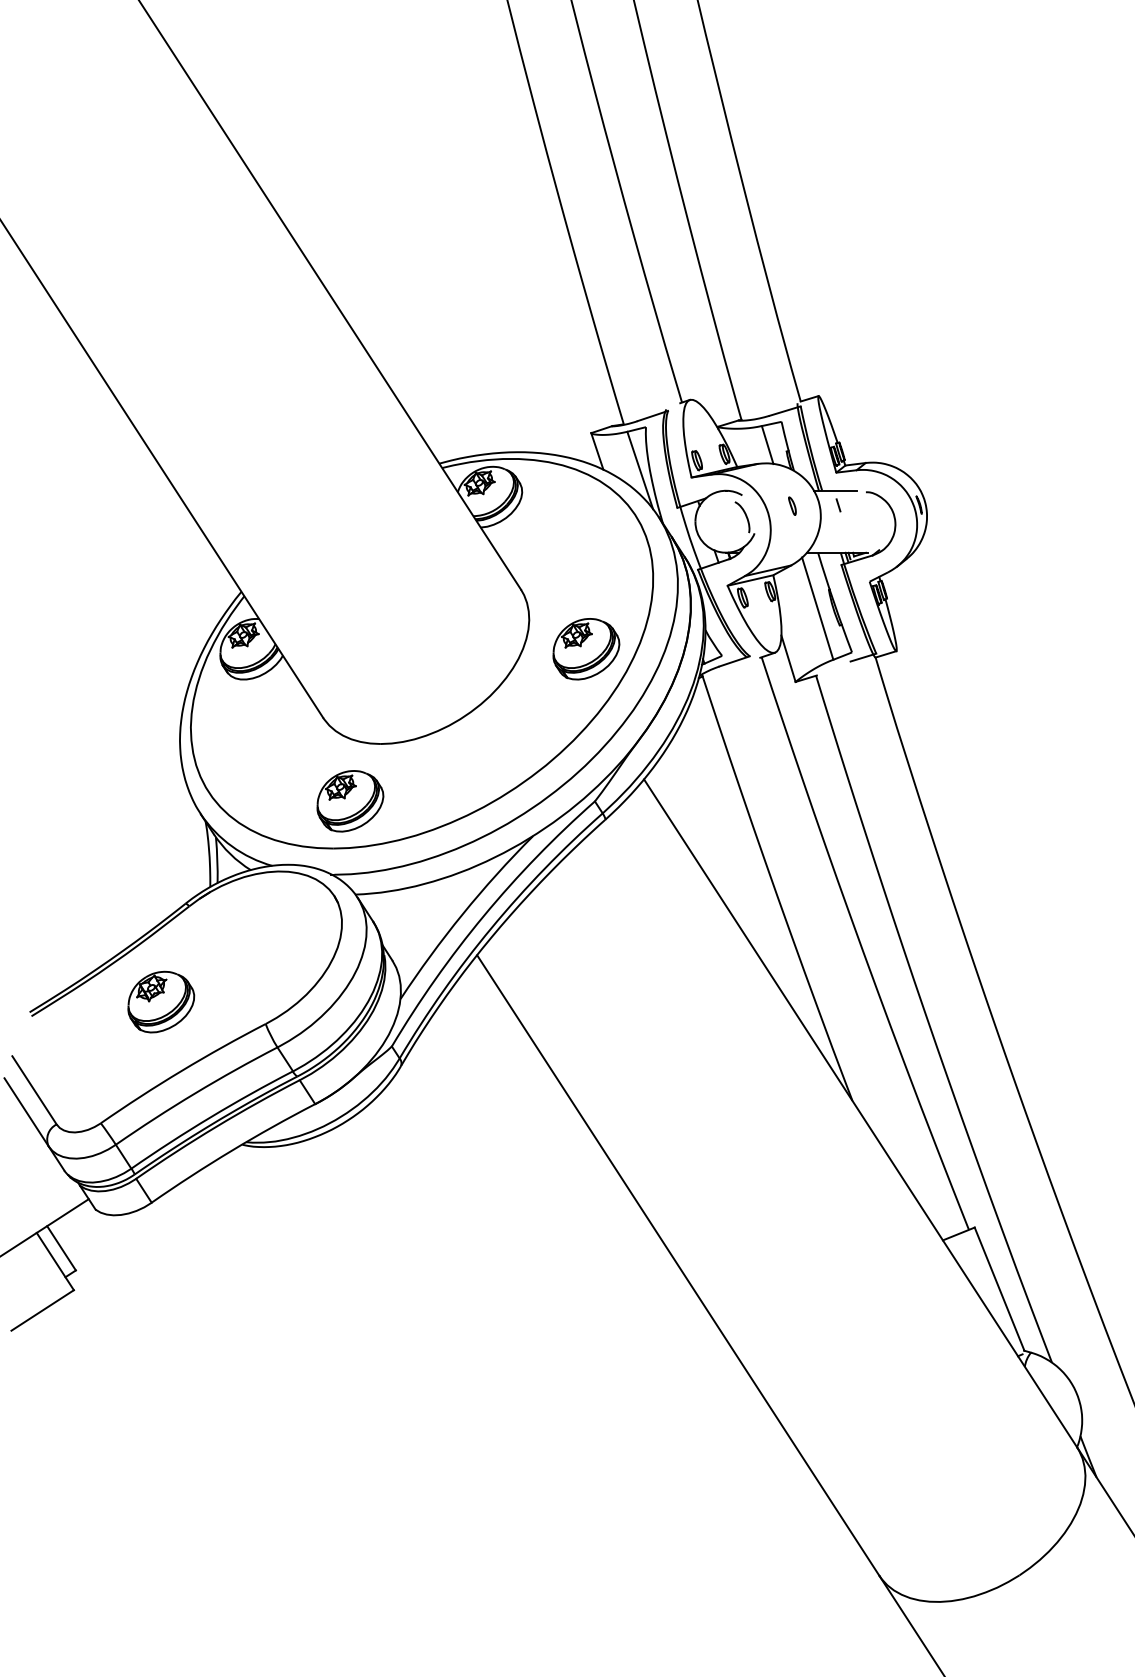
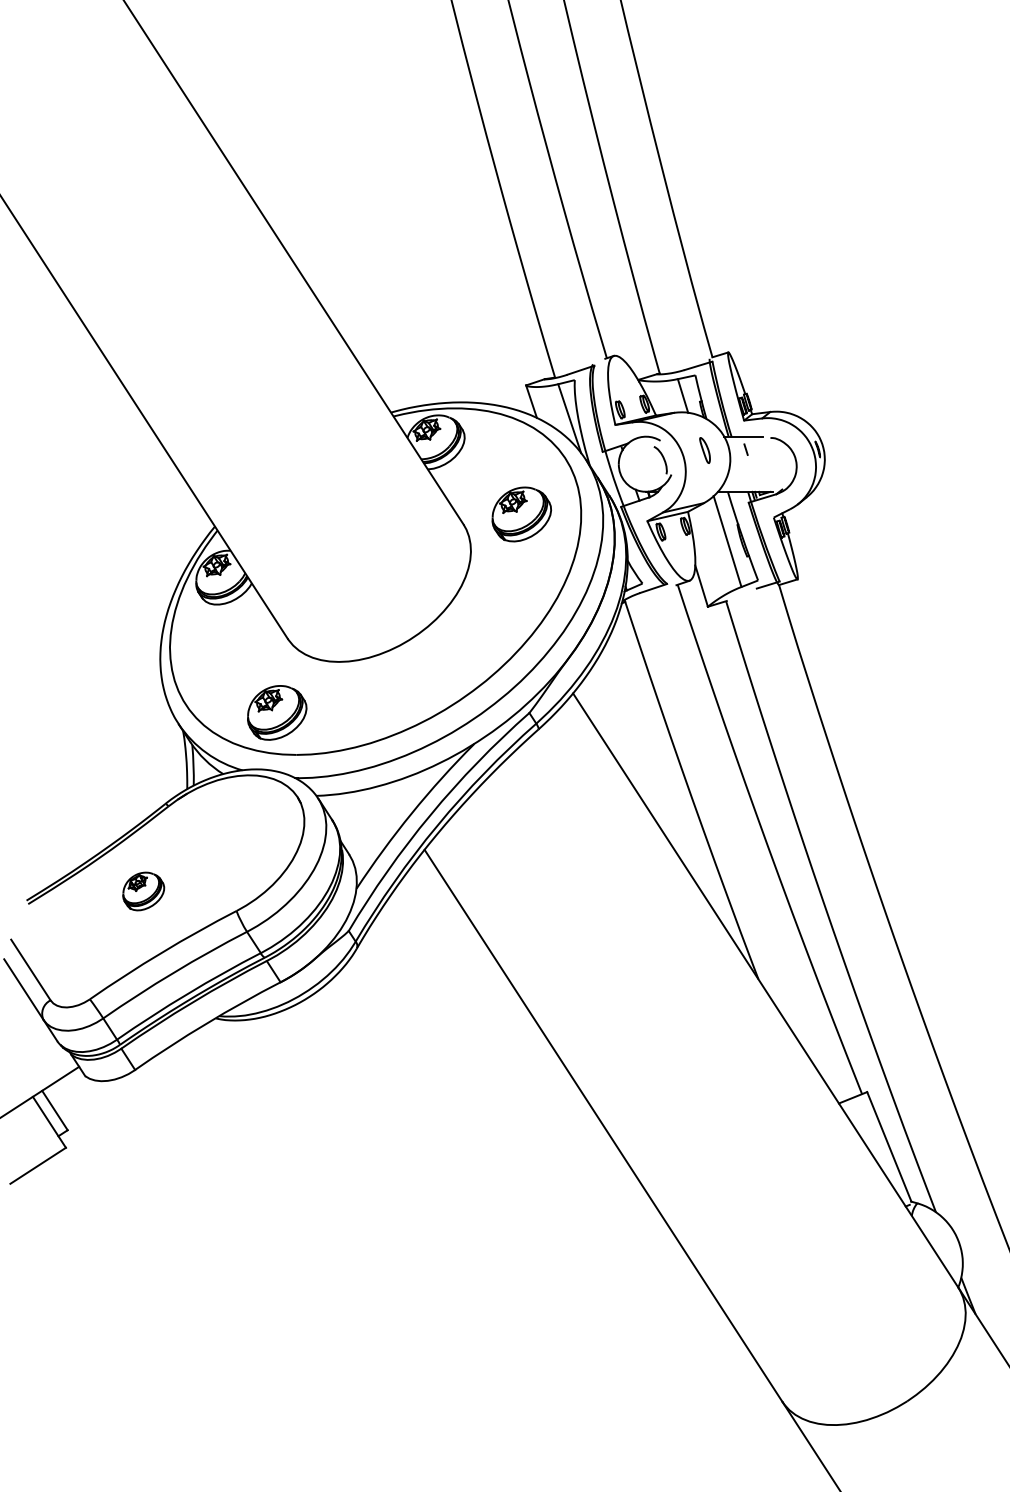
part: (792, 505) -> (705, 449), size x1.6
part: (586, 649) -> (521, 514), moved
part: (350, 801) -> (277, 713), moved
part: (161, 1001) -> (143, 890), size x0.7

